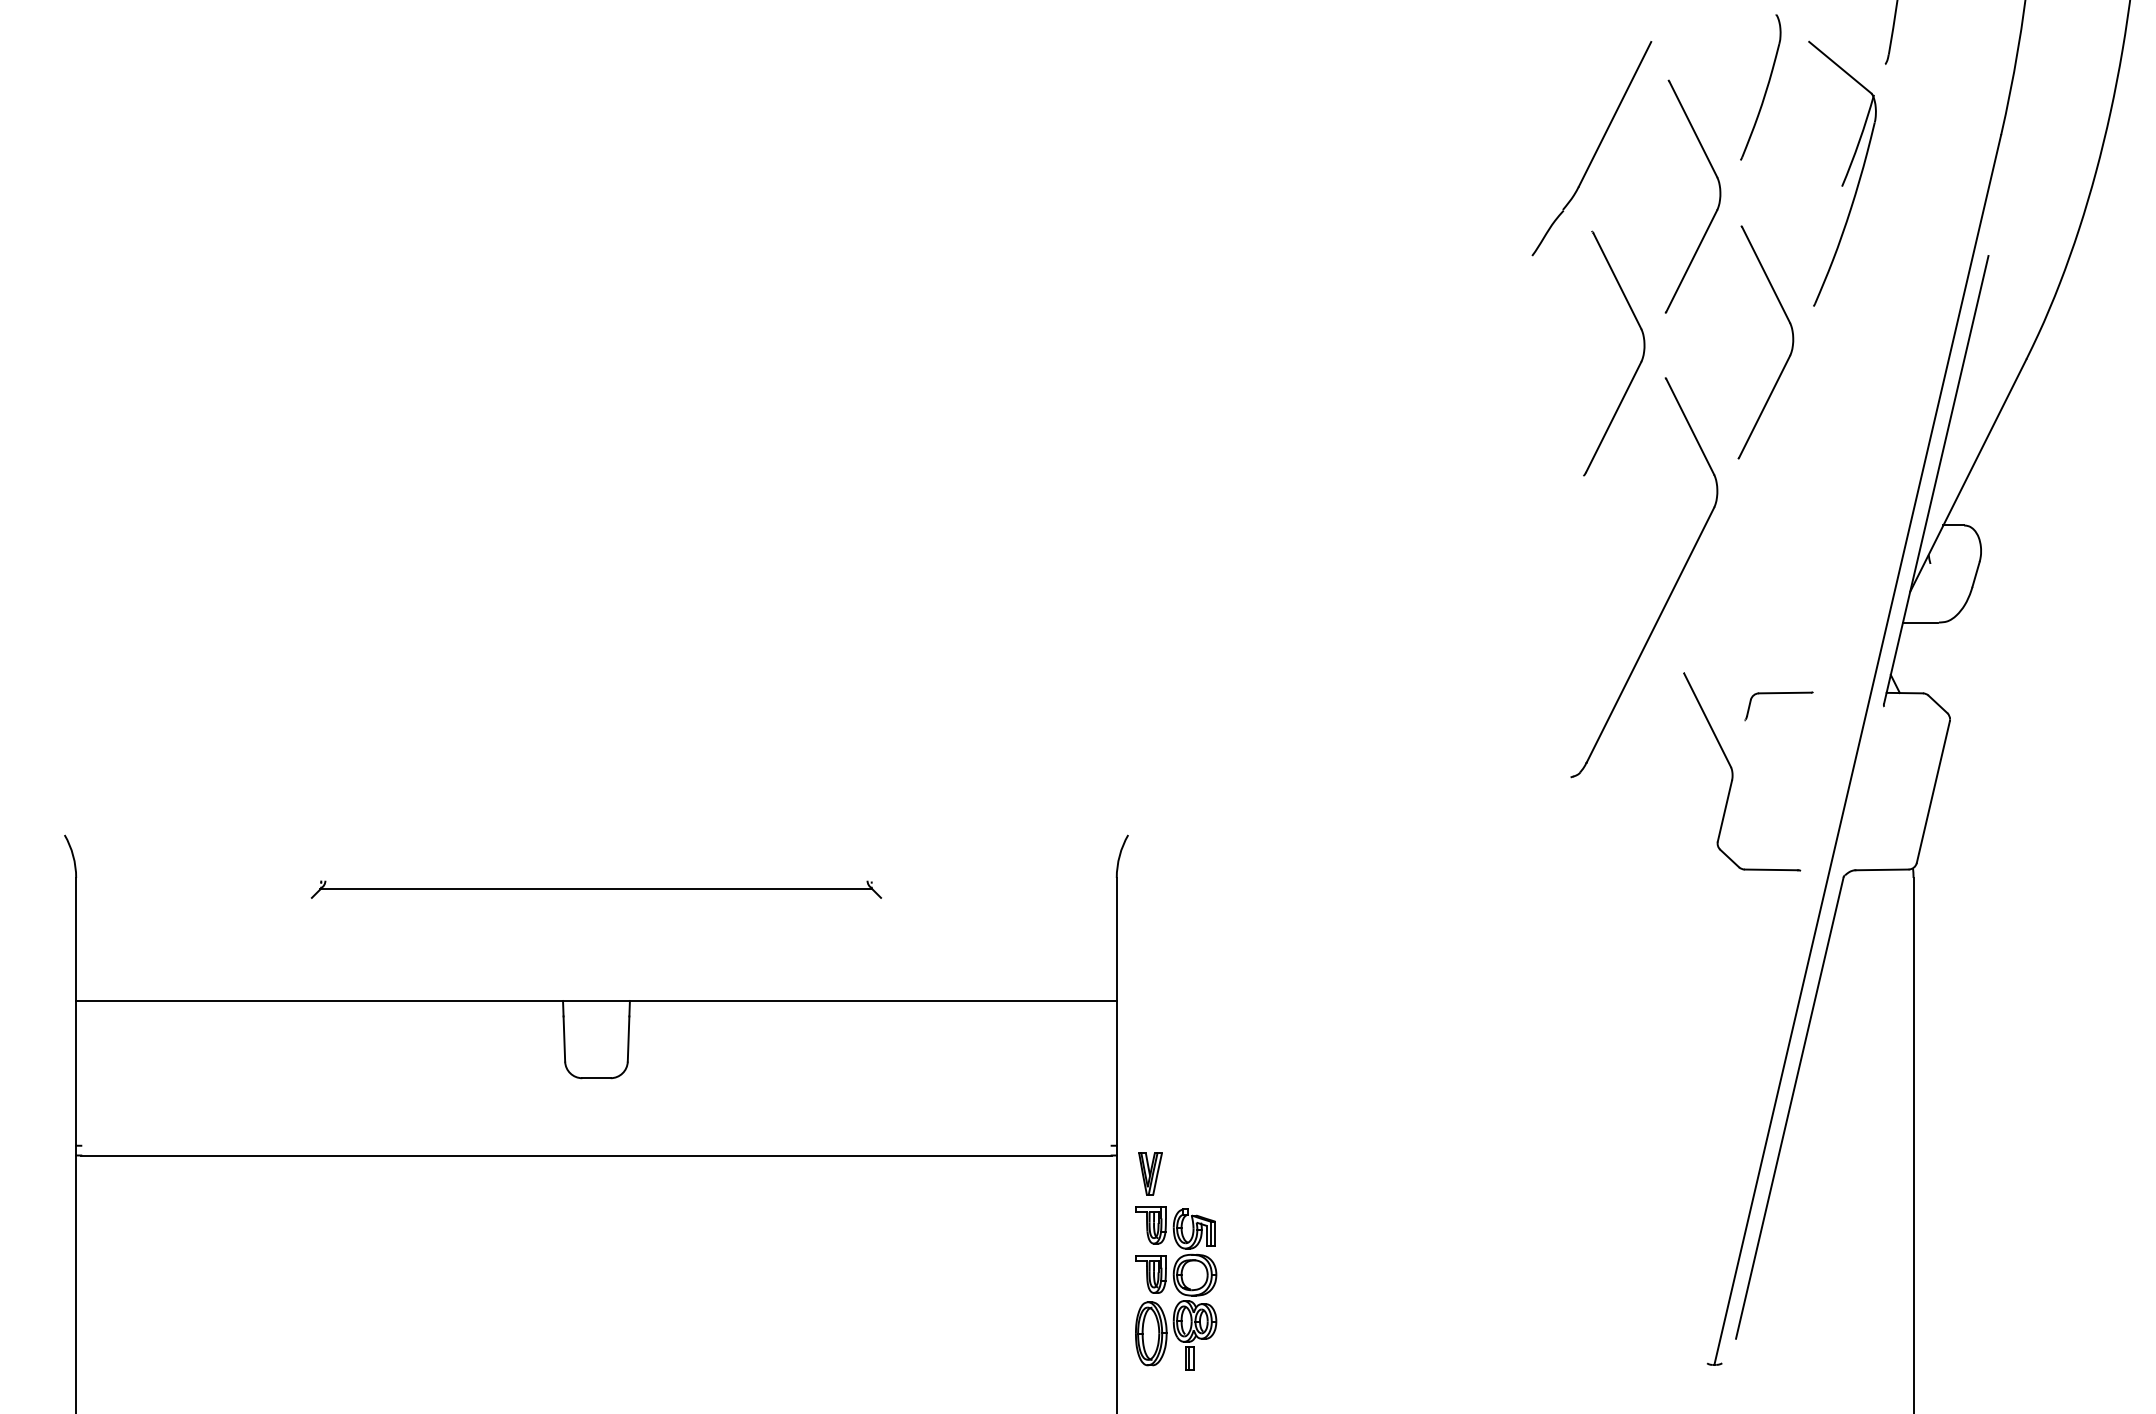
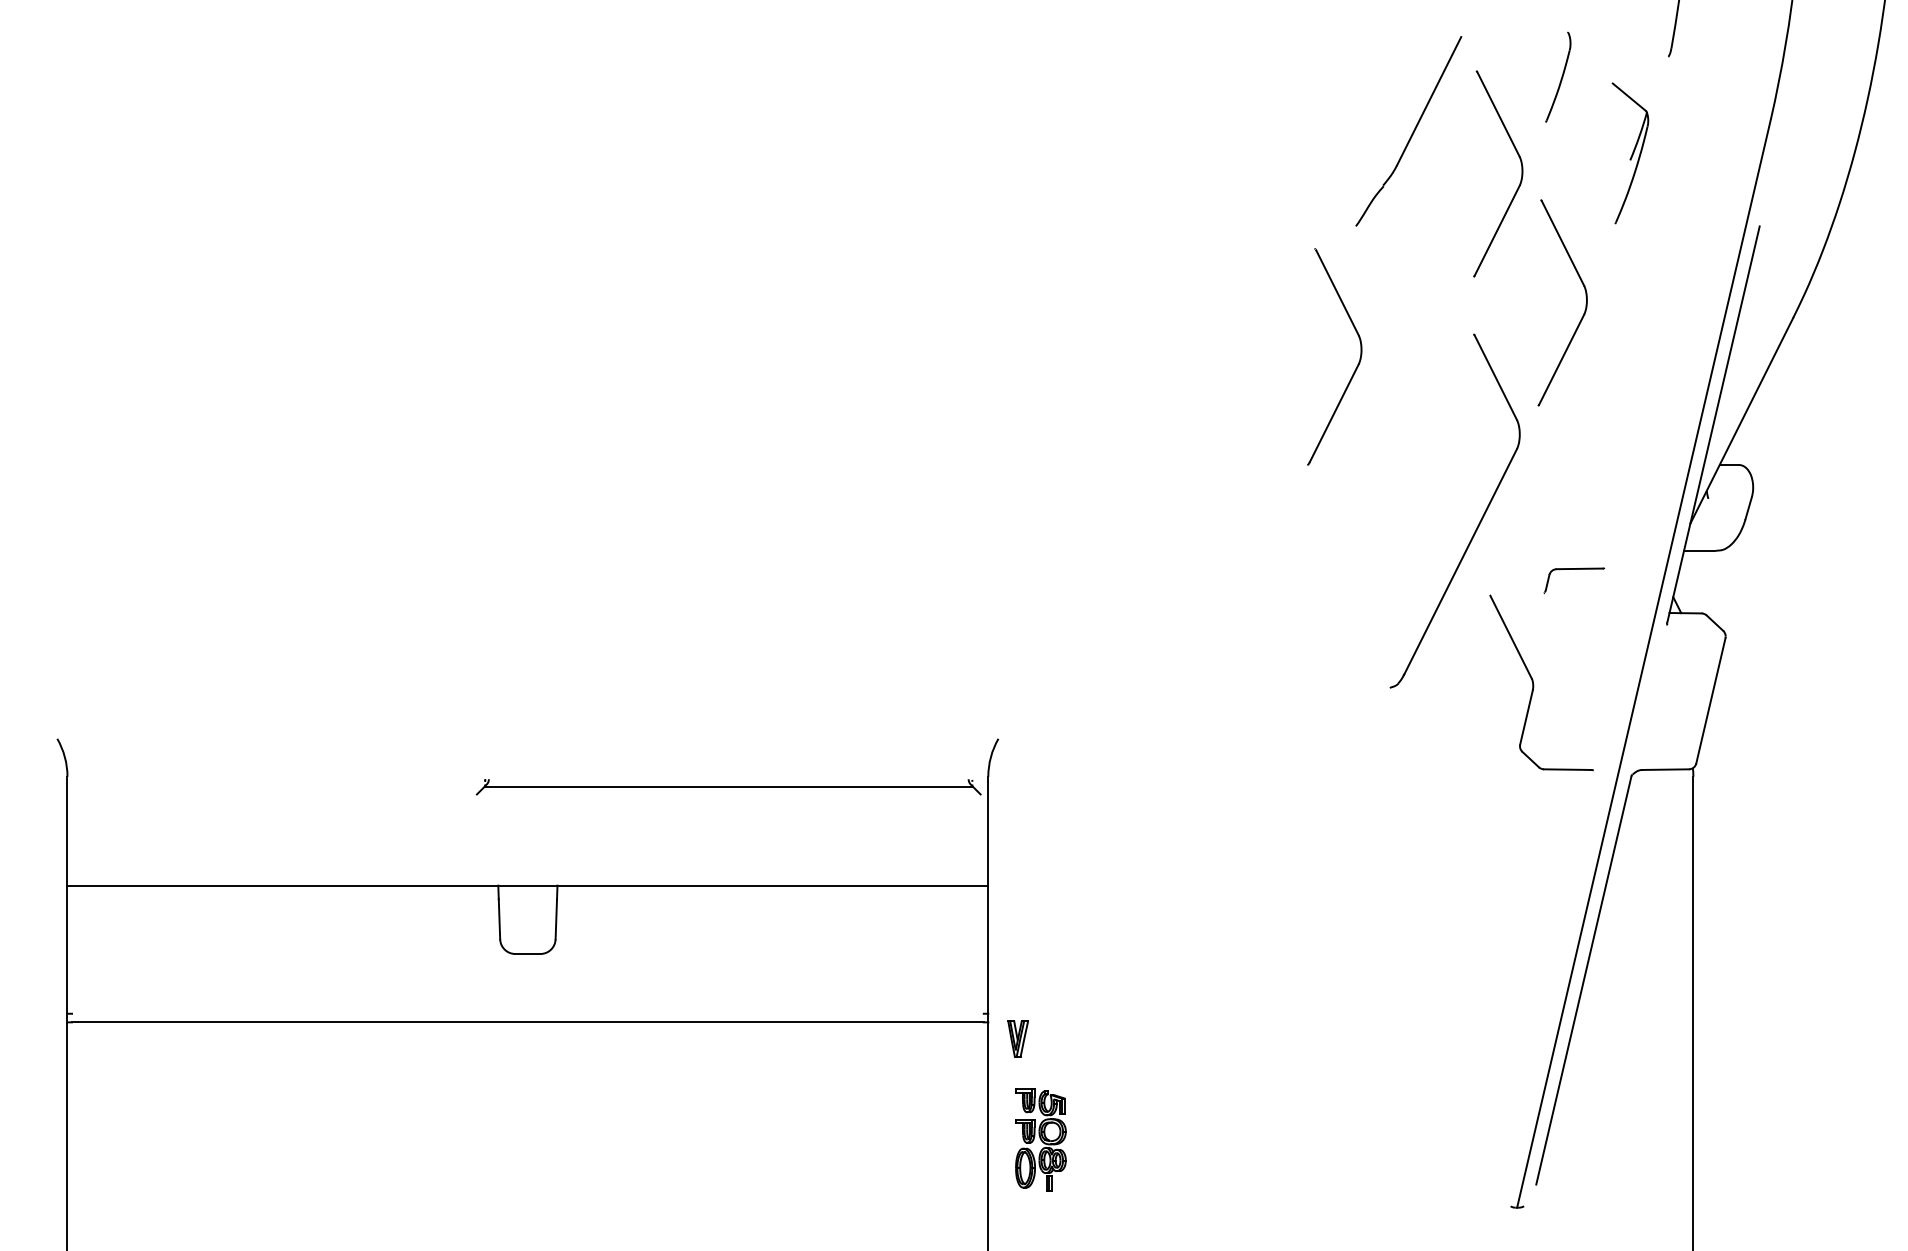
part: (1760, 87) -> (1557, 77), size x0.7
part: (1842, 173) -> (1630, 153), size x0.6
part: (1638, 365) -> (1356, 367), moved
part: (1778, 693) -> (1573, 569), moved
part: (596, 889) -> (728, 786), moved
part: (1176, 1288) -> (1041, 1140), size x0.7

